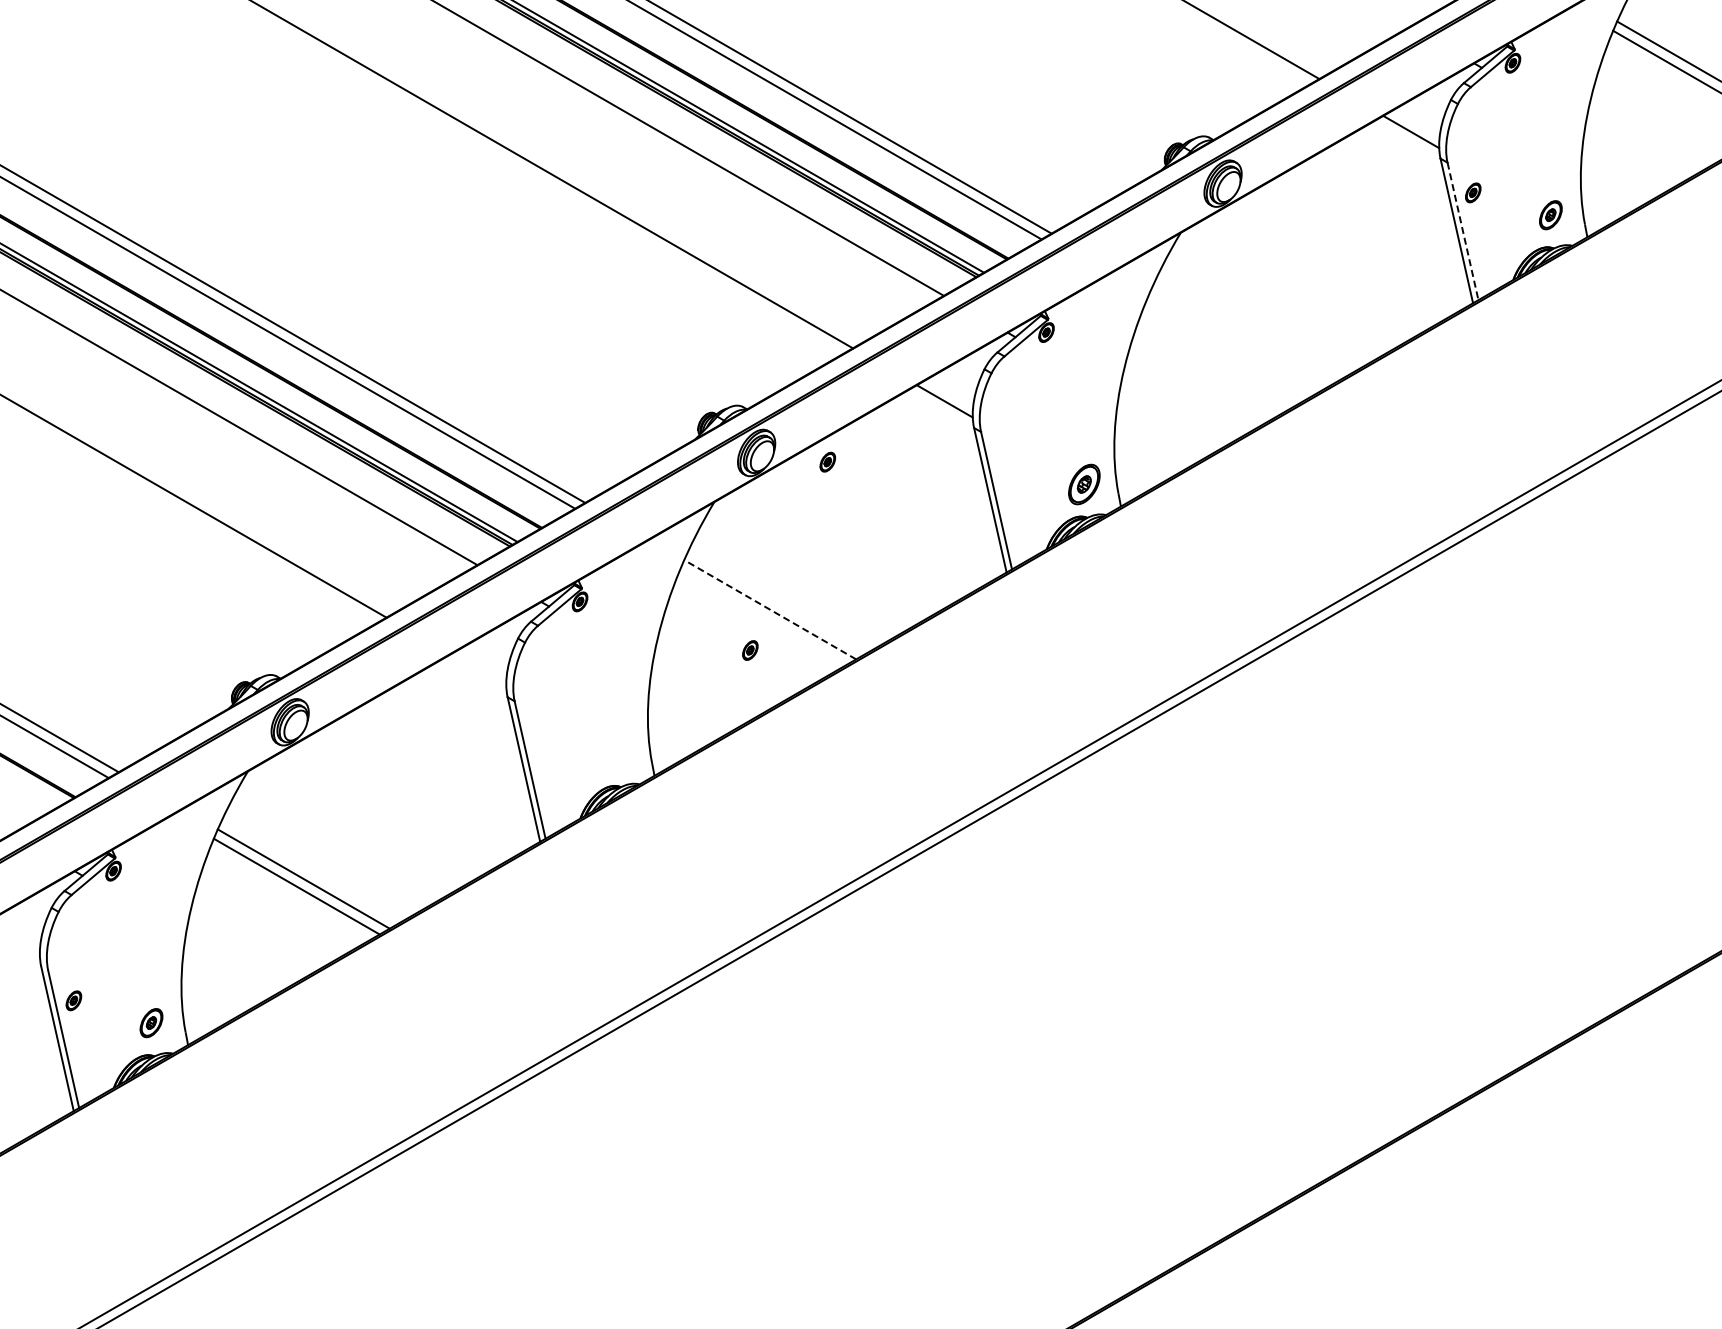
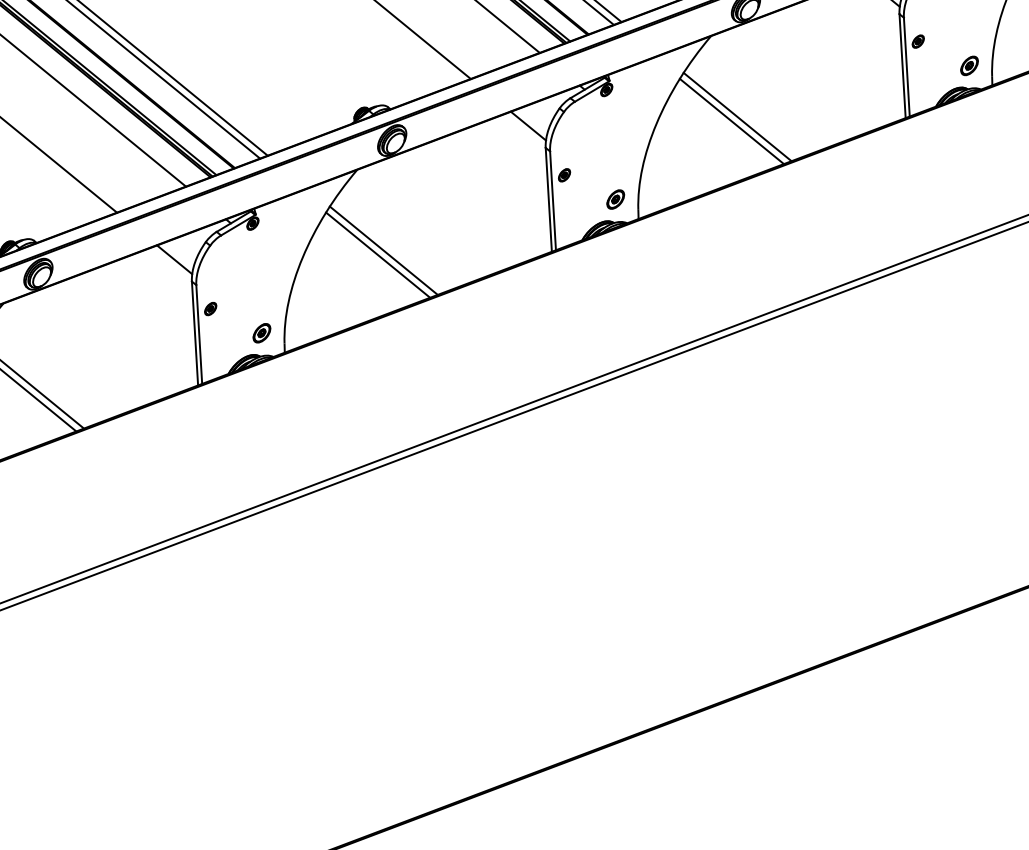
line: (1463, 231) -> (907, 67), dashed -> solid
line: (1236, 340) -> (737, 117), added
line: (1229, 347) -> (731, 121), added
part: (827, 461) -> (564, 174), moved
part: (1084, 484) -> (615, 199), size x0.71
line: (769, 609) -> (383, 250), dashed -> solid
line: (763, 617) -> (378, 255), added
part: (750, 650) -> (210, 309), moved
line: (478, 670) -> (174, 259), added
part: (617, 753) -> (261, 333), added

